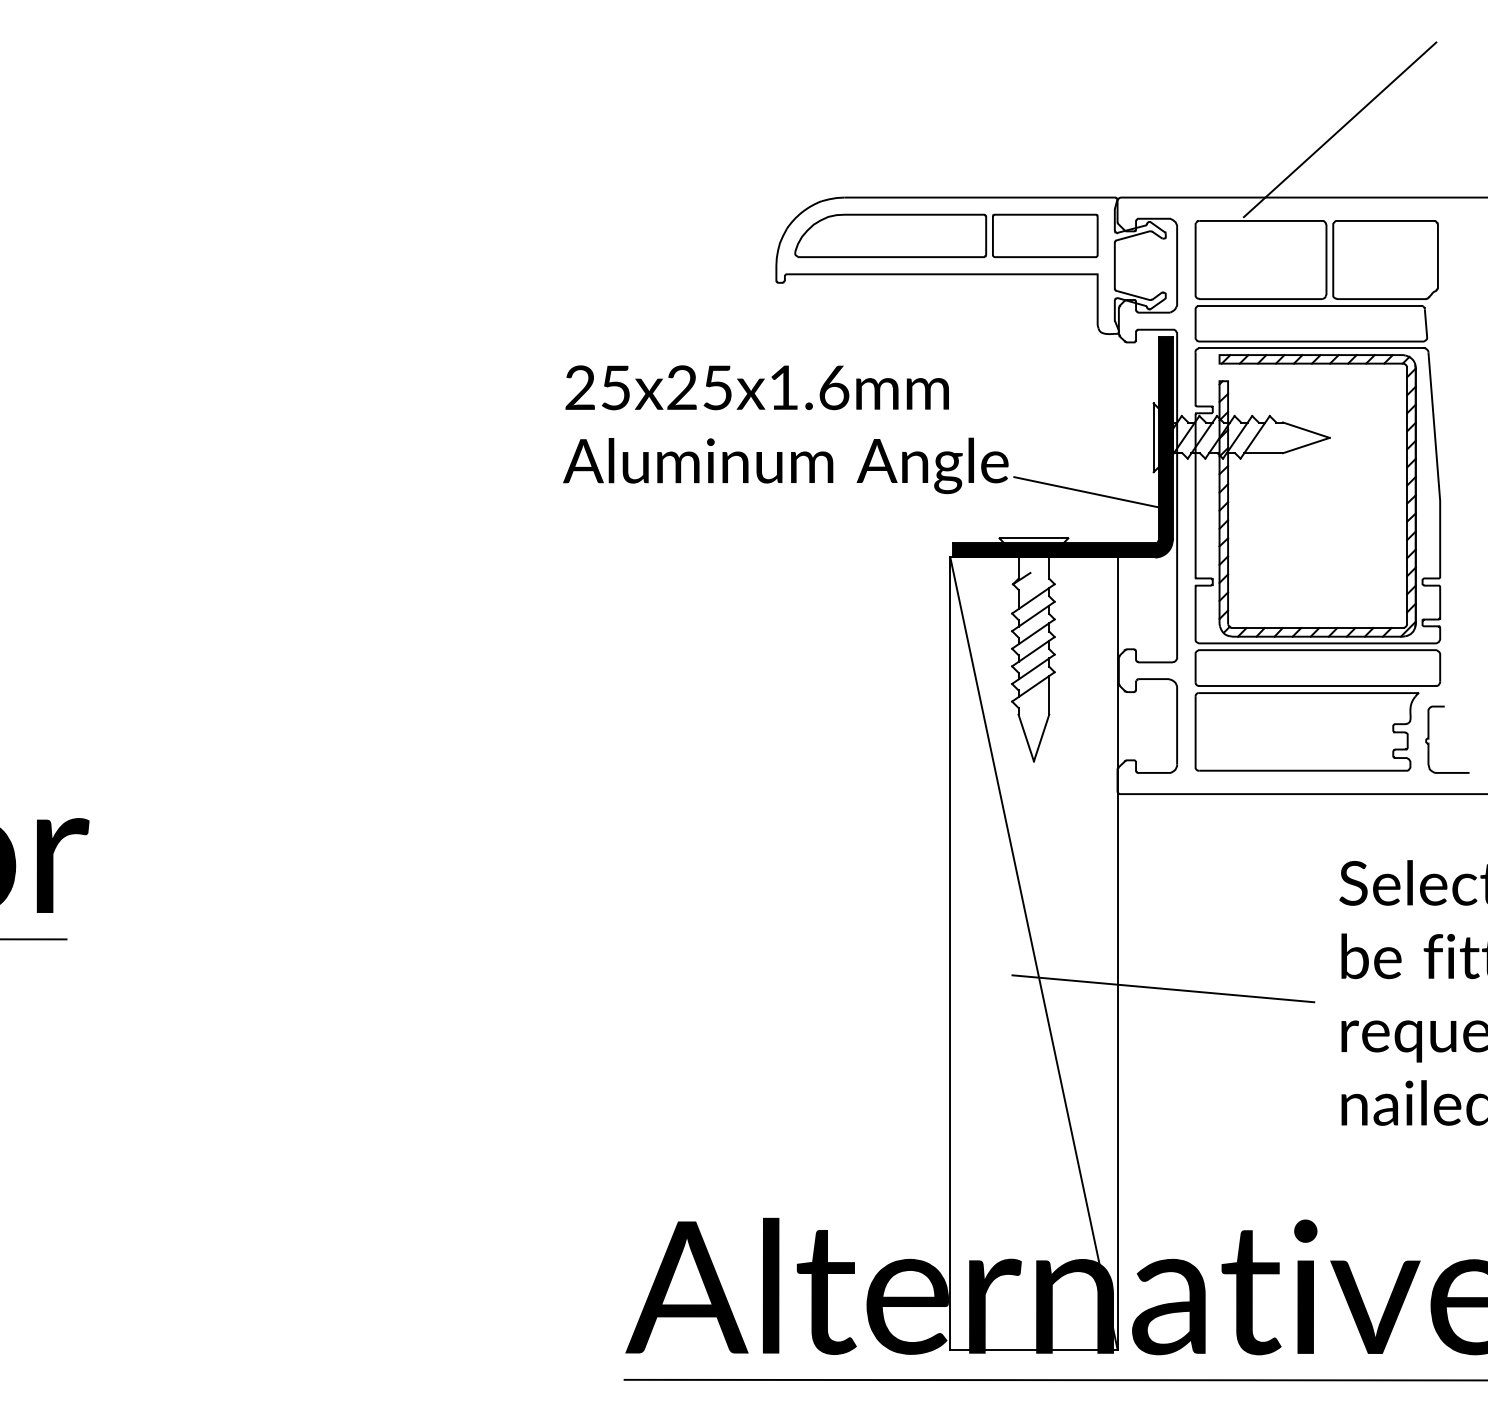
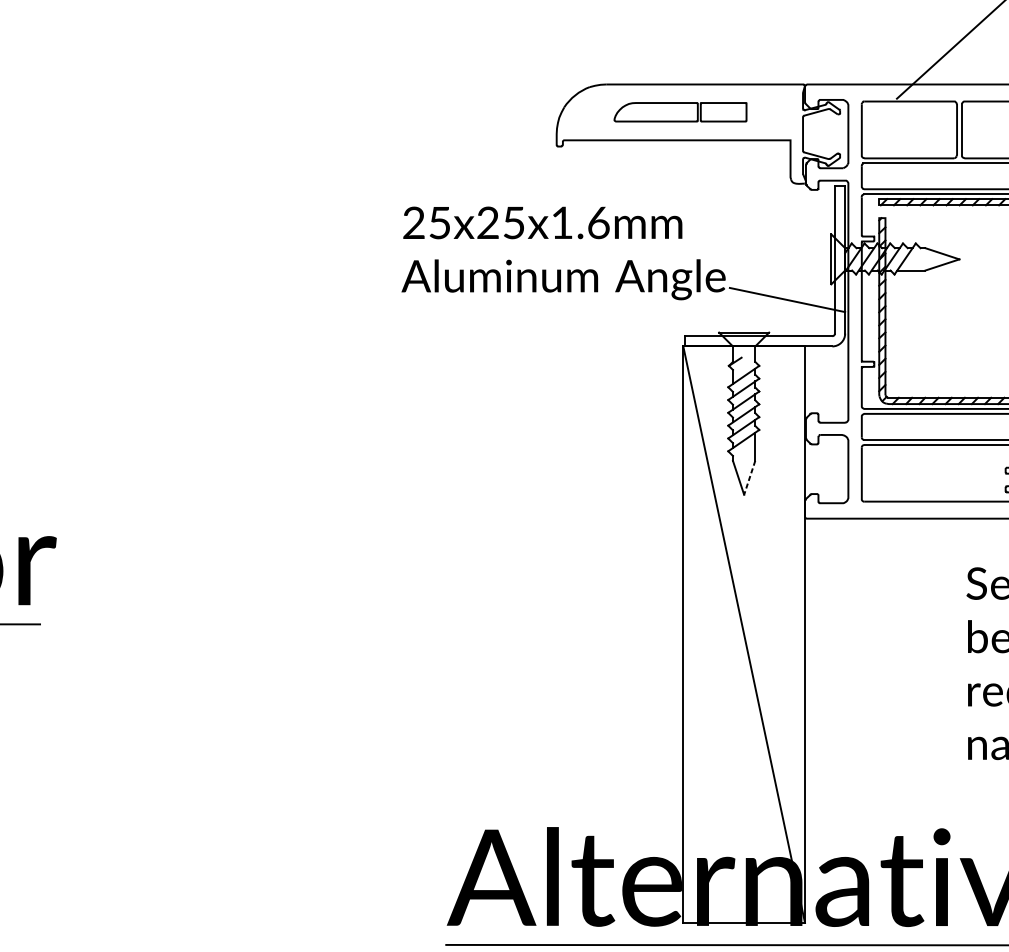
part: (946, 235) -> (680, 112), size x0.6
fill: (1062, 447) -> (764, 266), removed
line: (1041, 738) -> (749, 478), solid -> dashed
line: (1163, 988) -> (838, 660), removed

